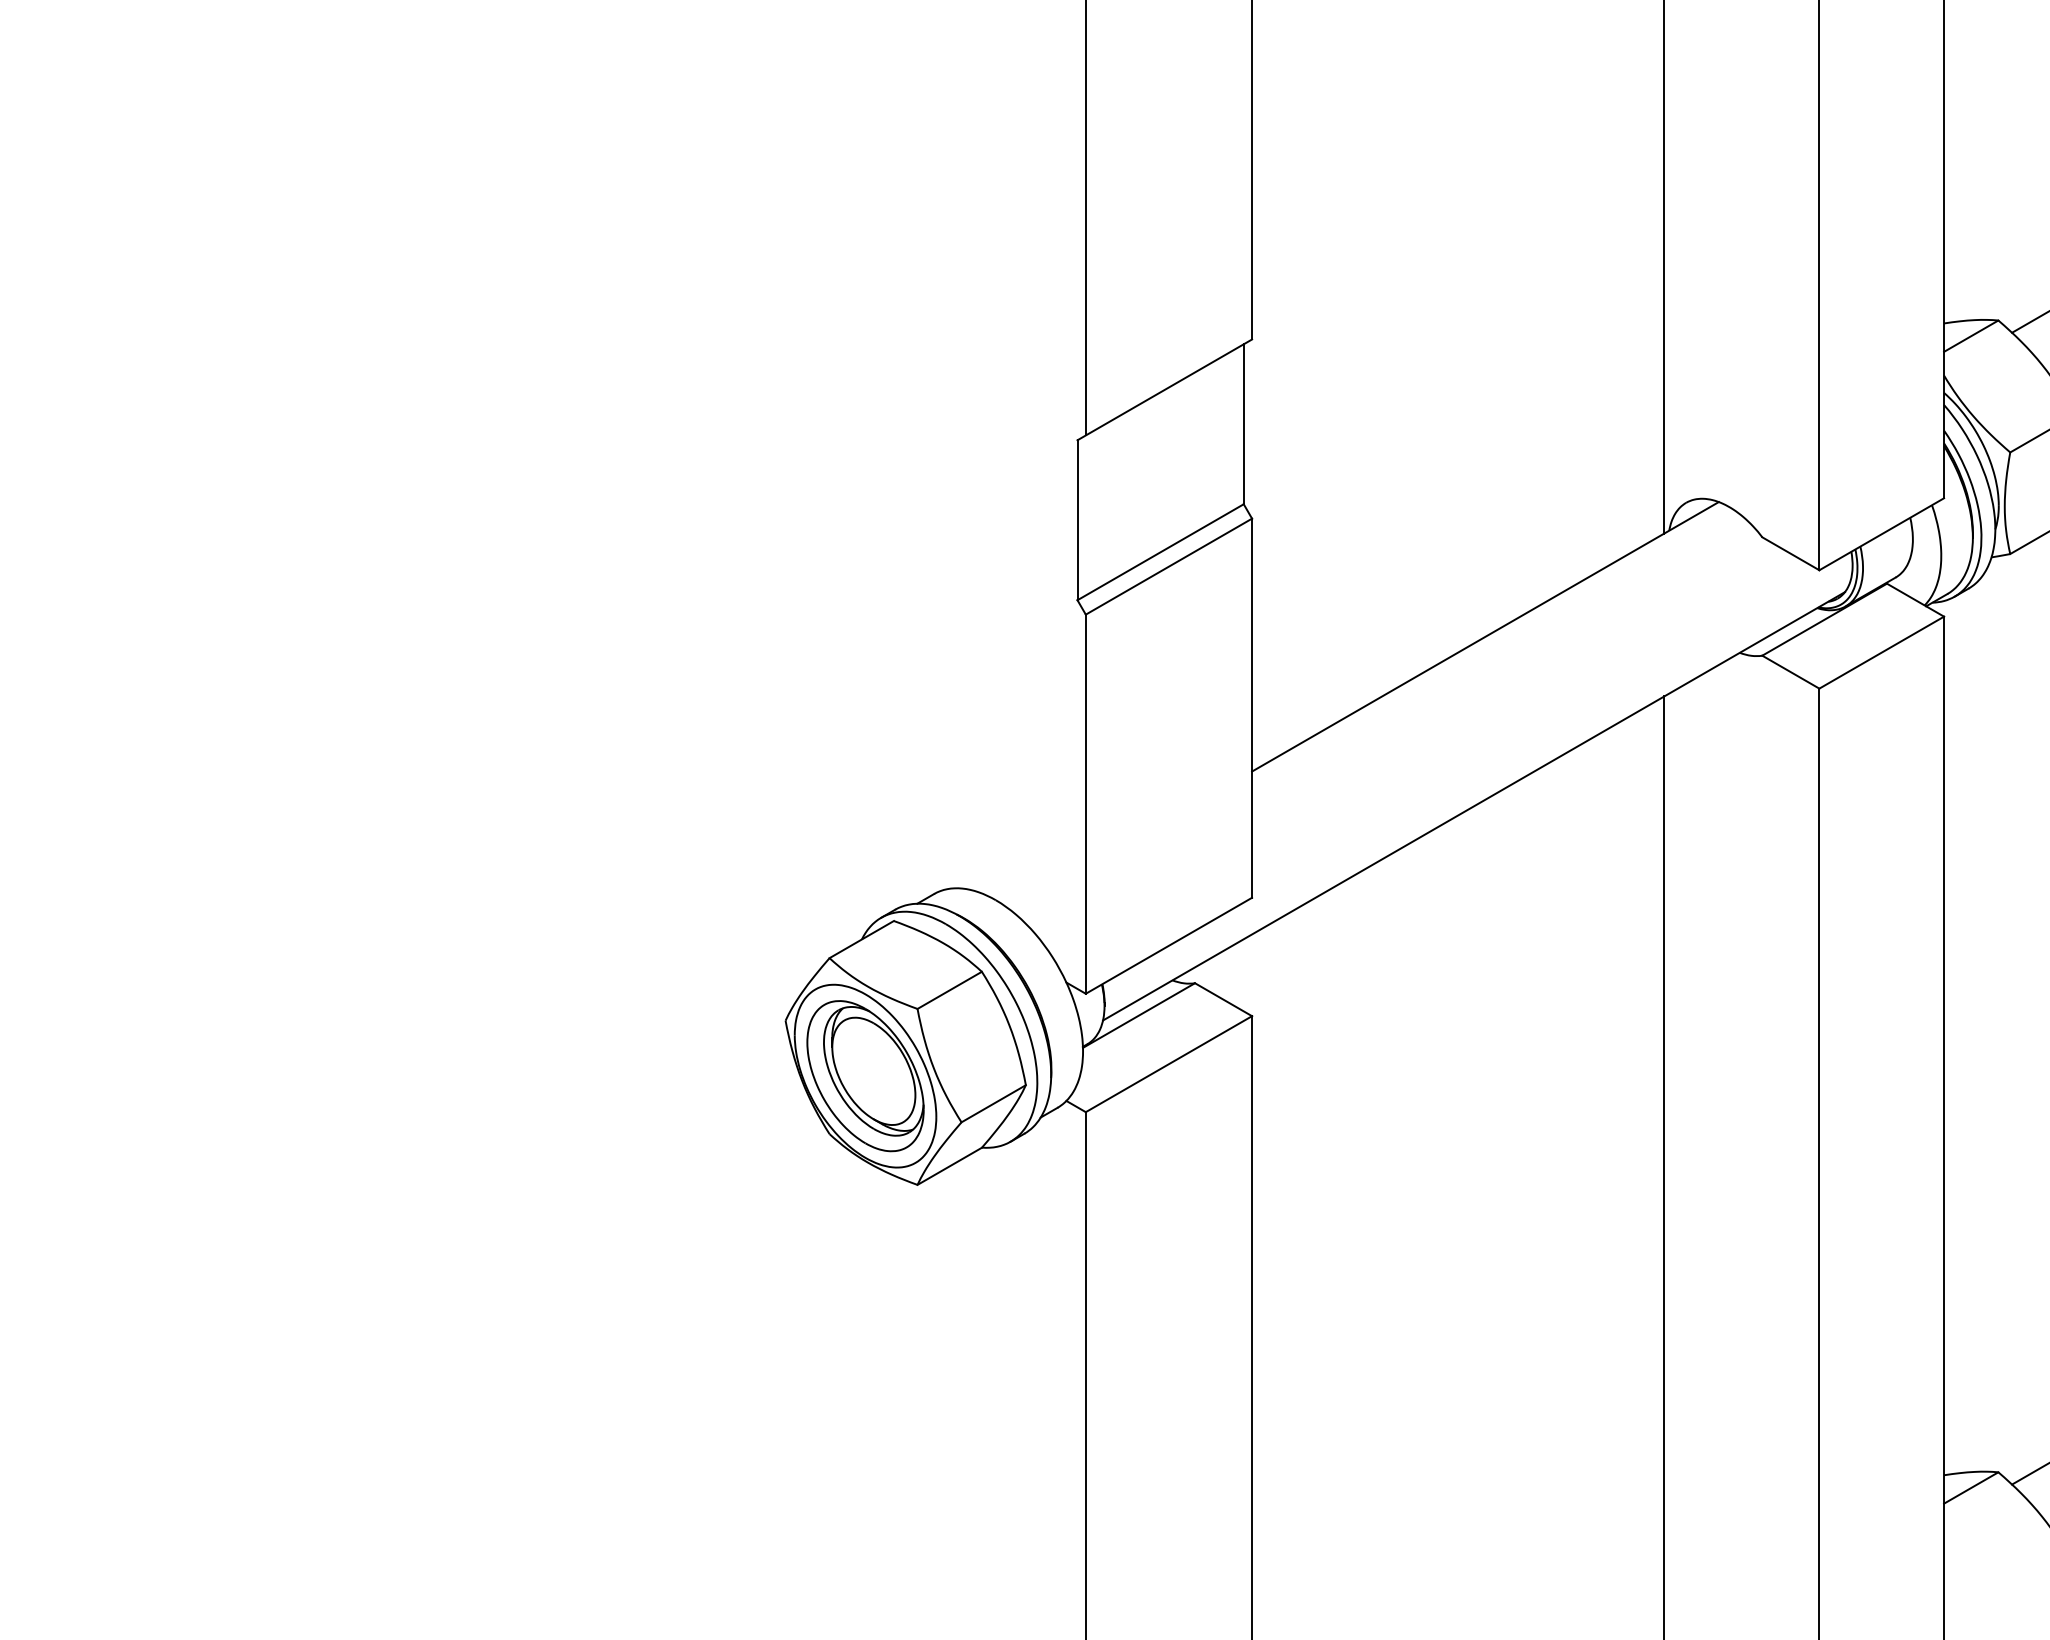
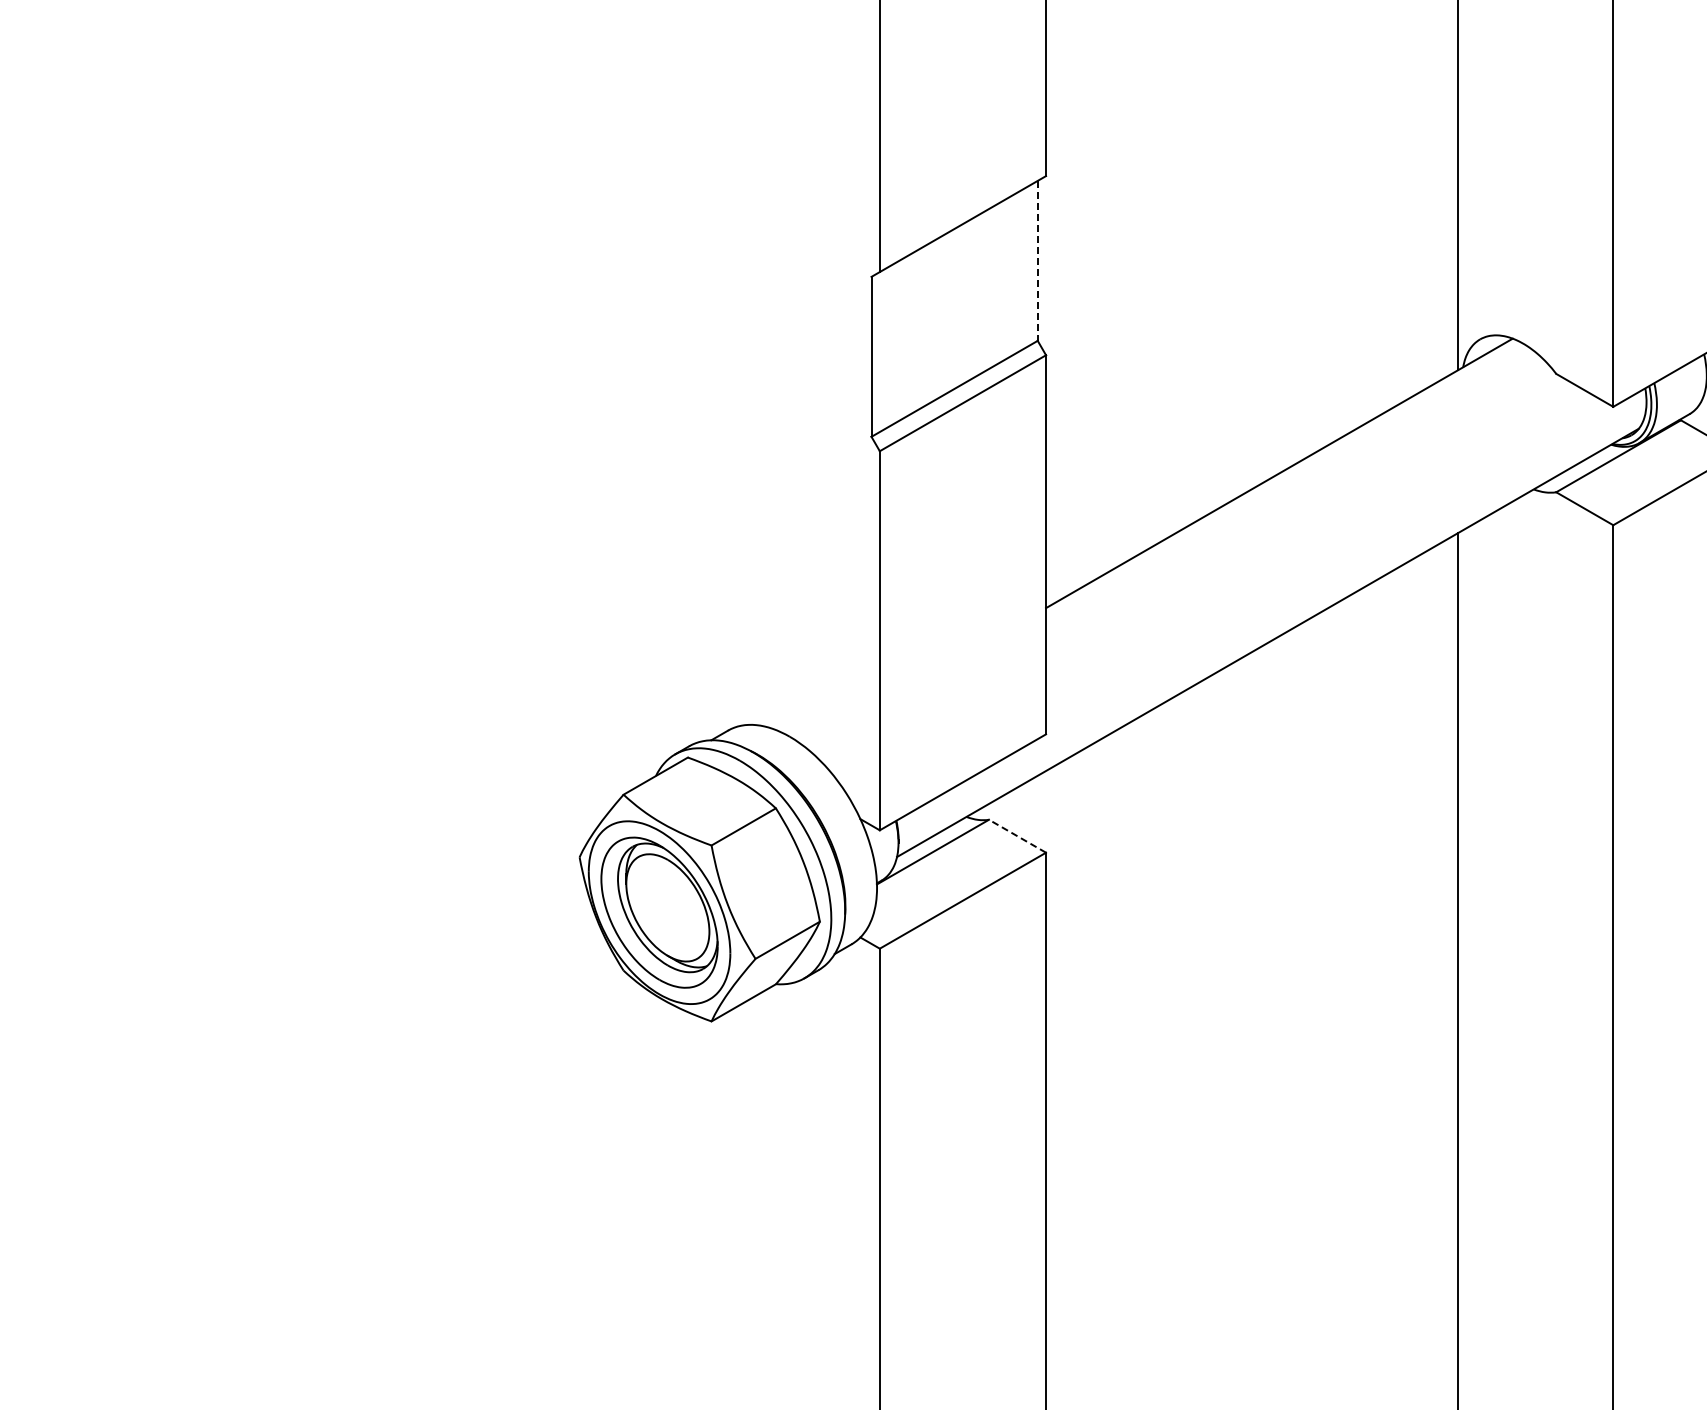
line: (1243, 424) -> (1037, 261), solid -> dashed
line: (1223, 999) -> (1017, 836), solid -> dashed

